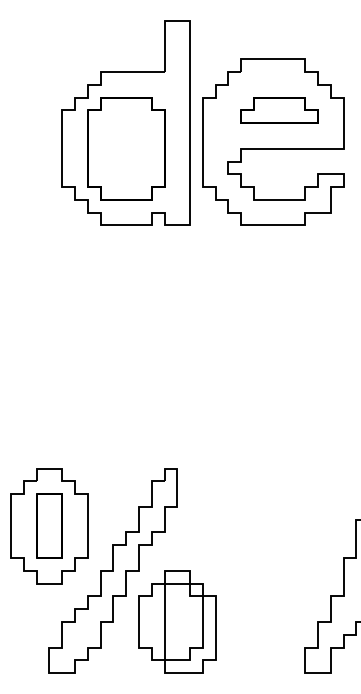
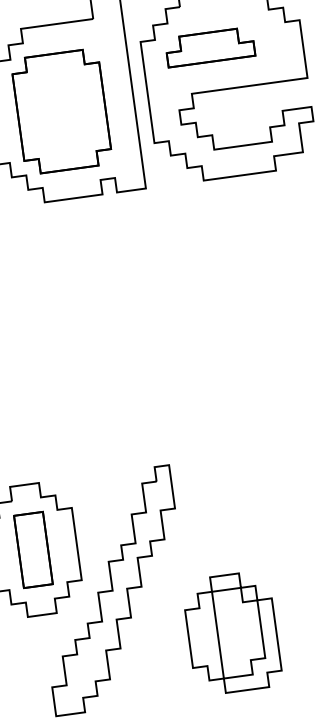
part: (279, 110) -> (209, 47), moved
part: (177, 621) -> (232, 632), moved

